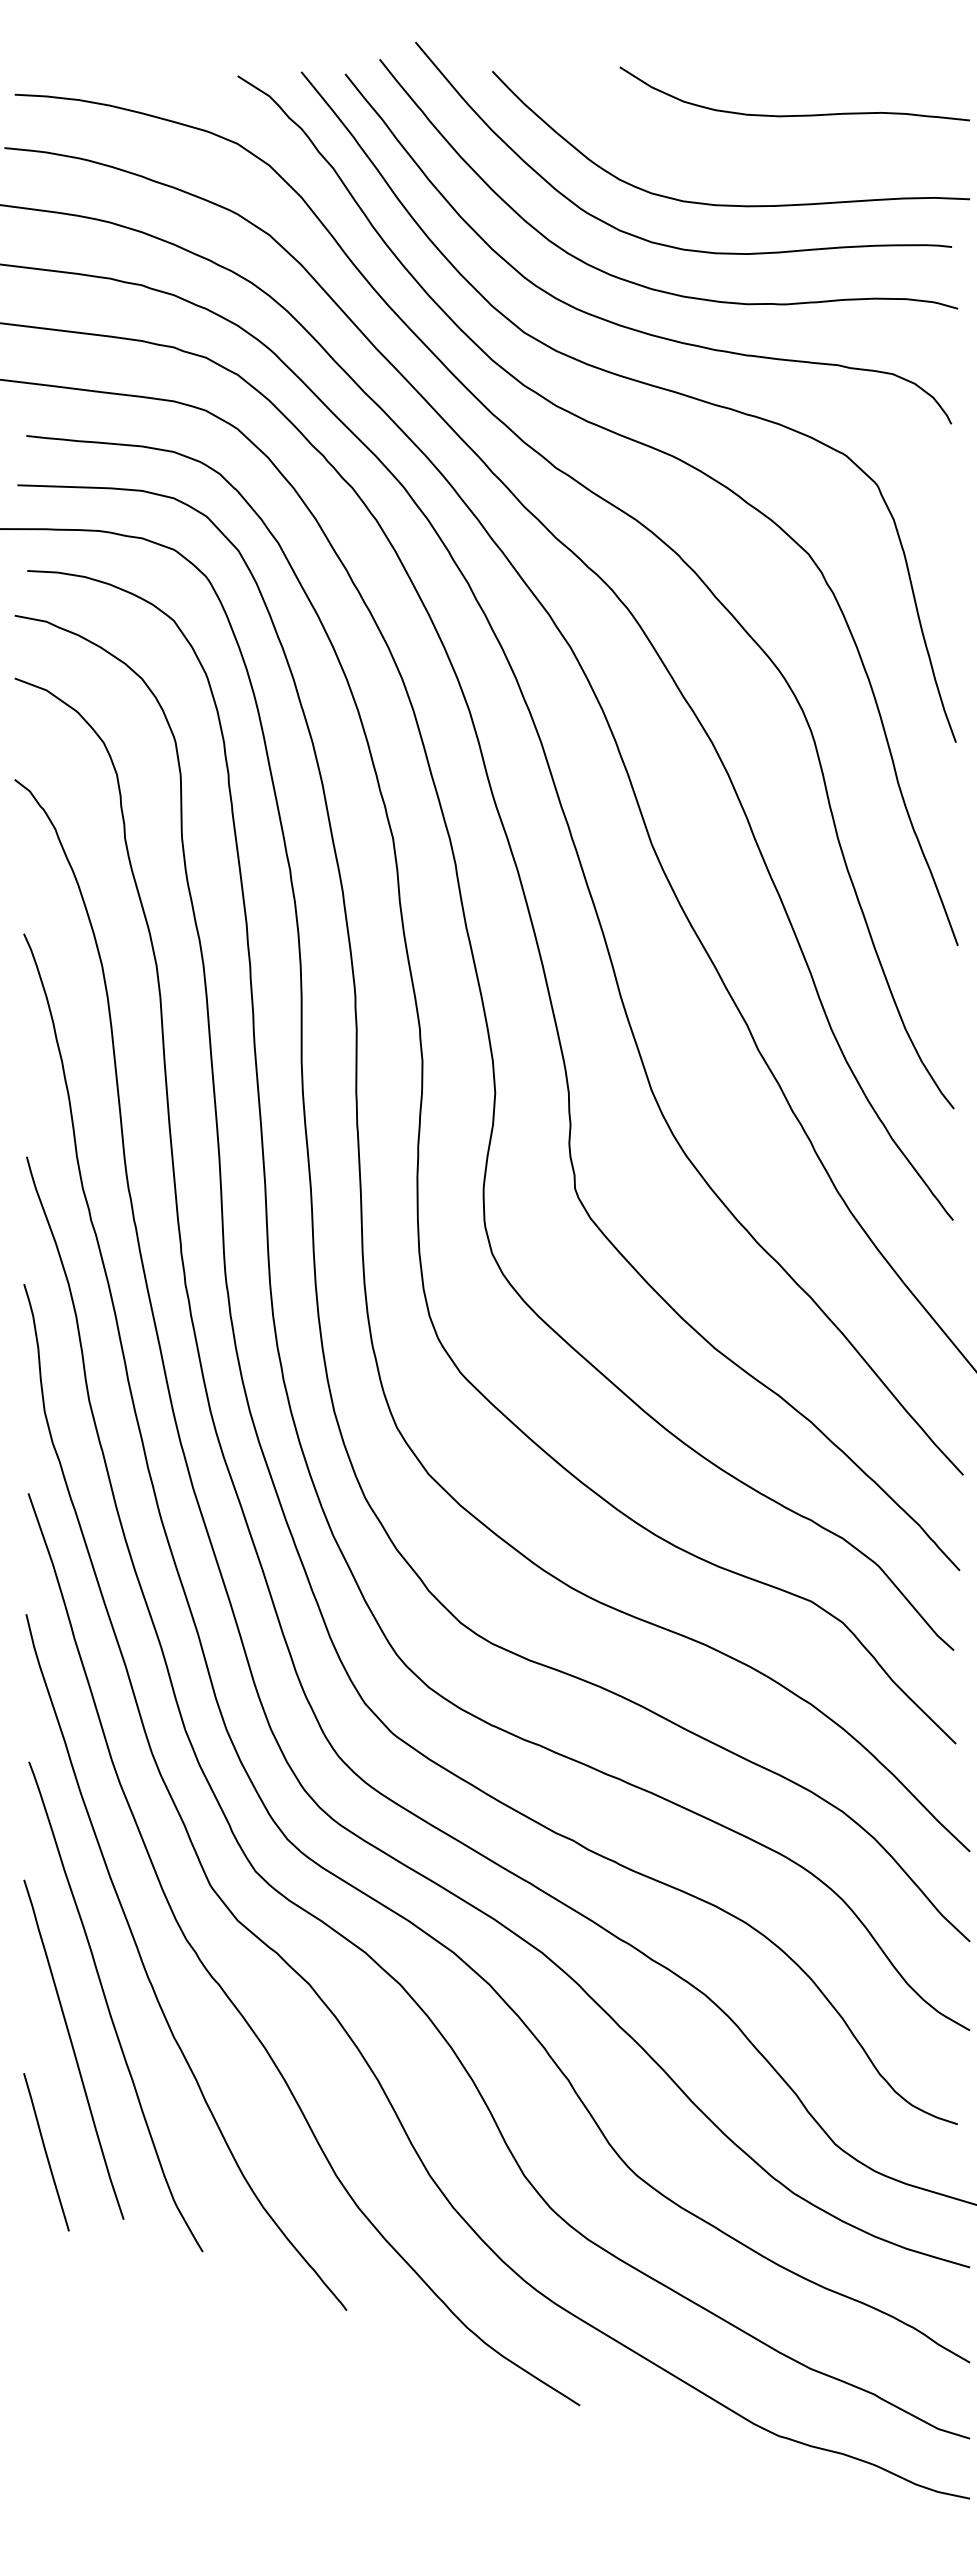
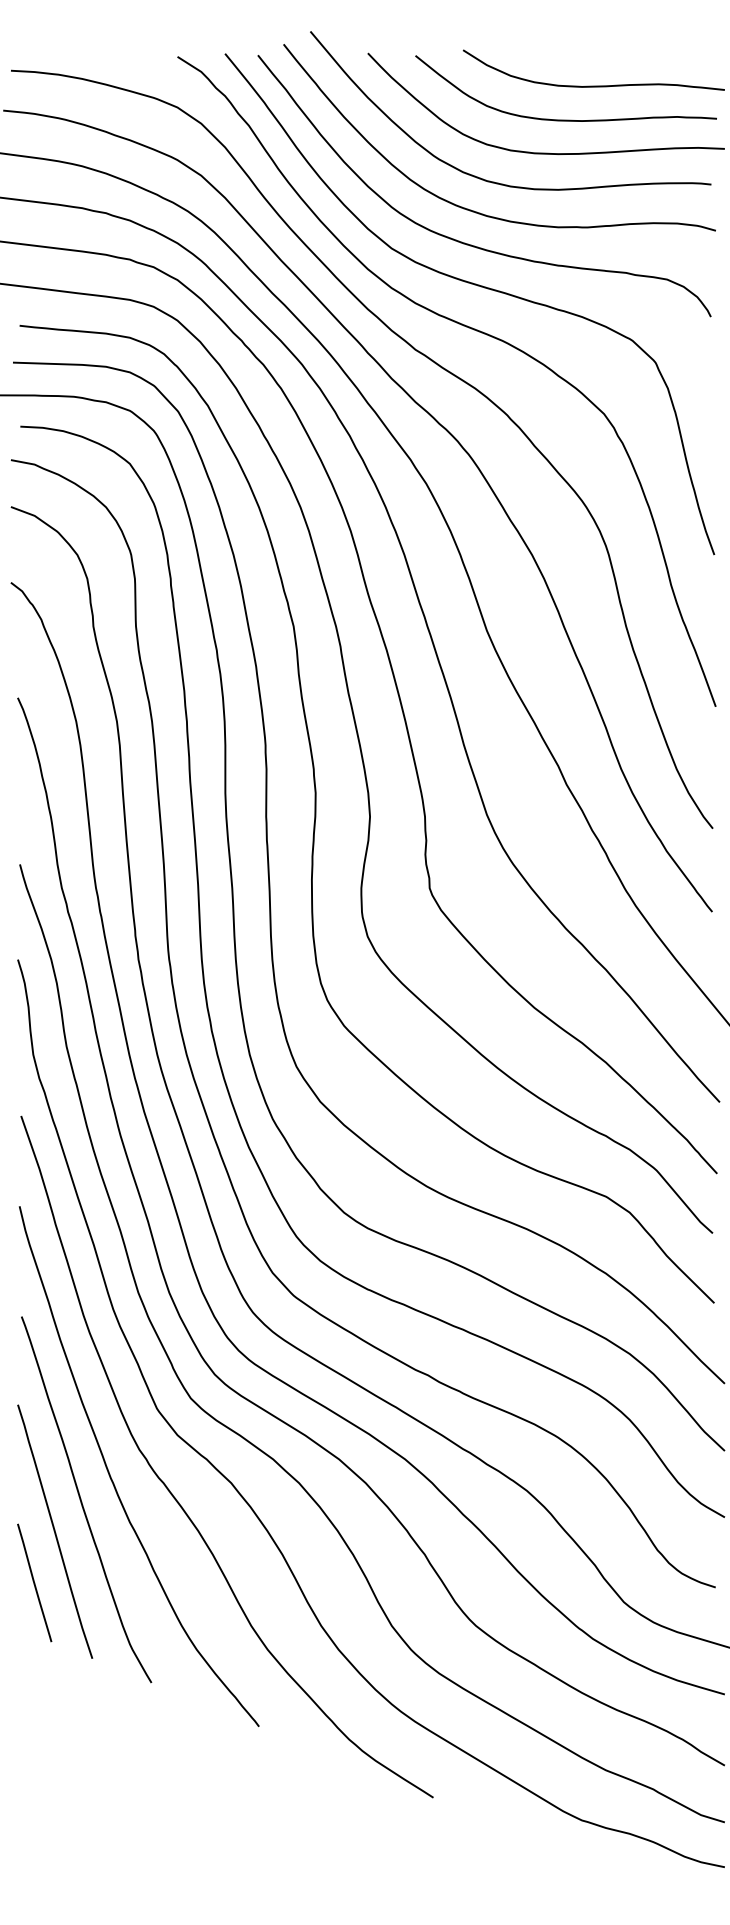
curve: (757, 160) -> (566, 119), added
line: (46, 2152) -> (34, 1583), moved

